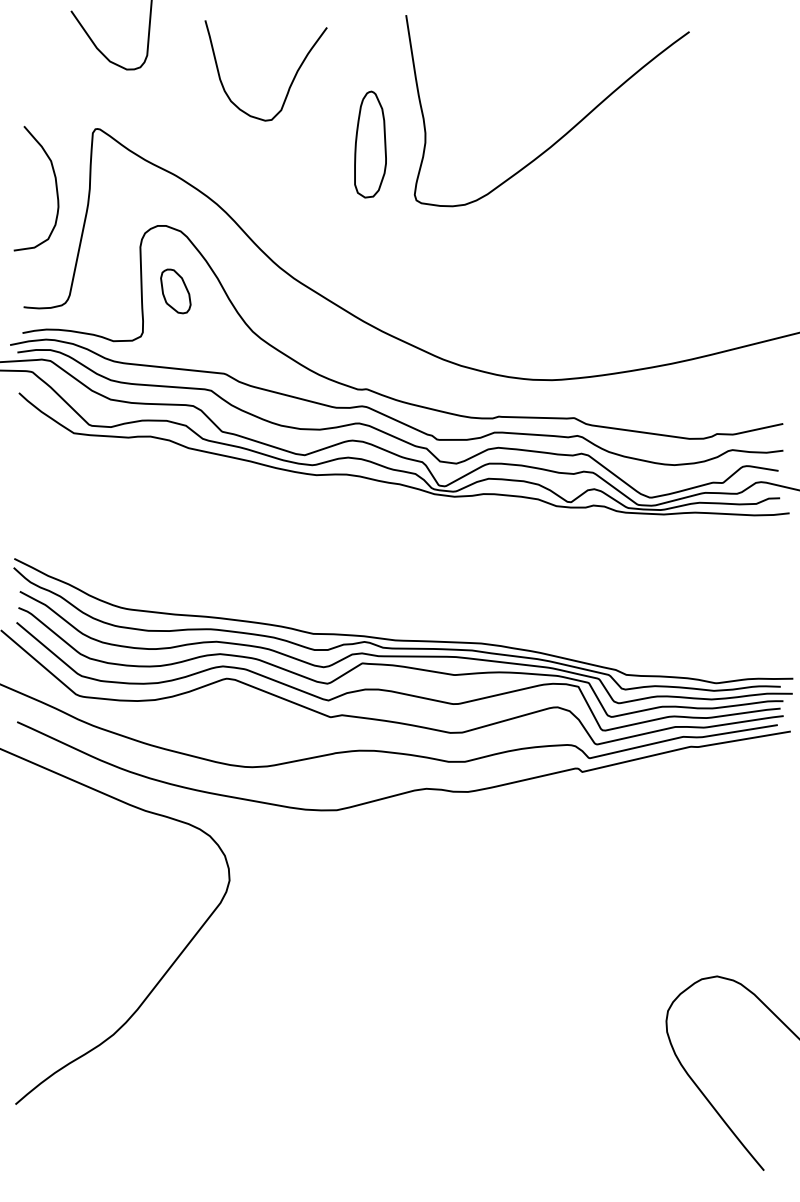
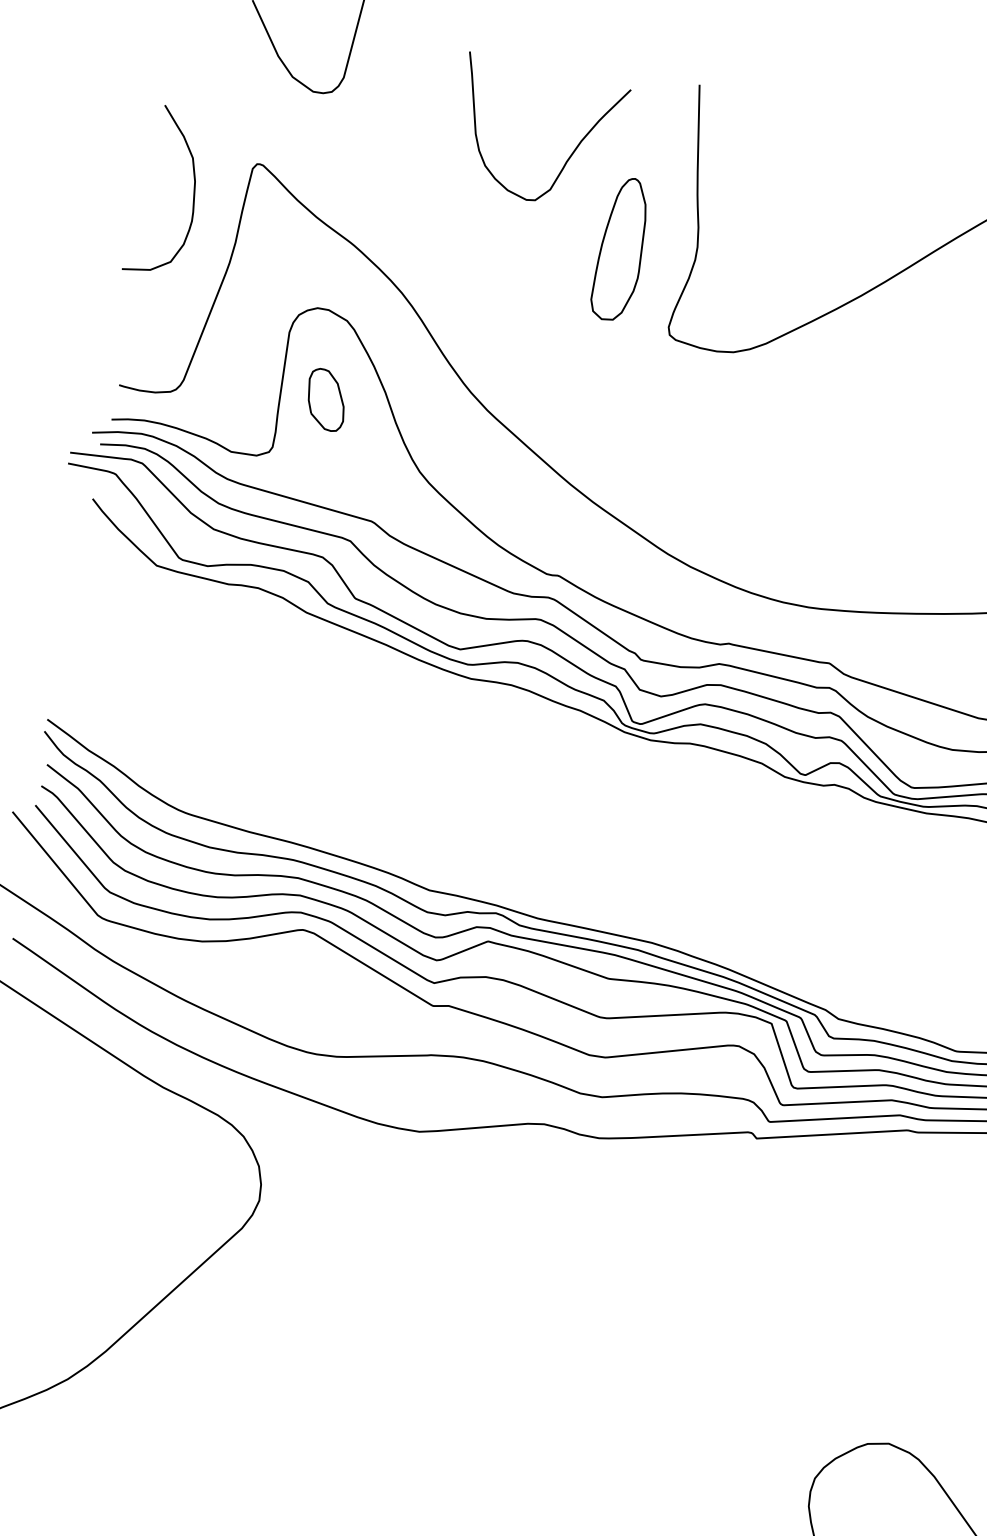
curve: (290, 83) -> (568, 156), moved
curve: (55, 187) -> (192, 194), moved

